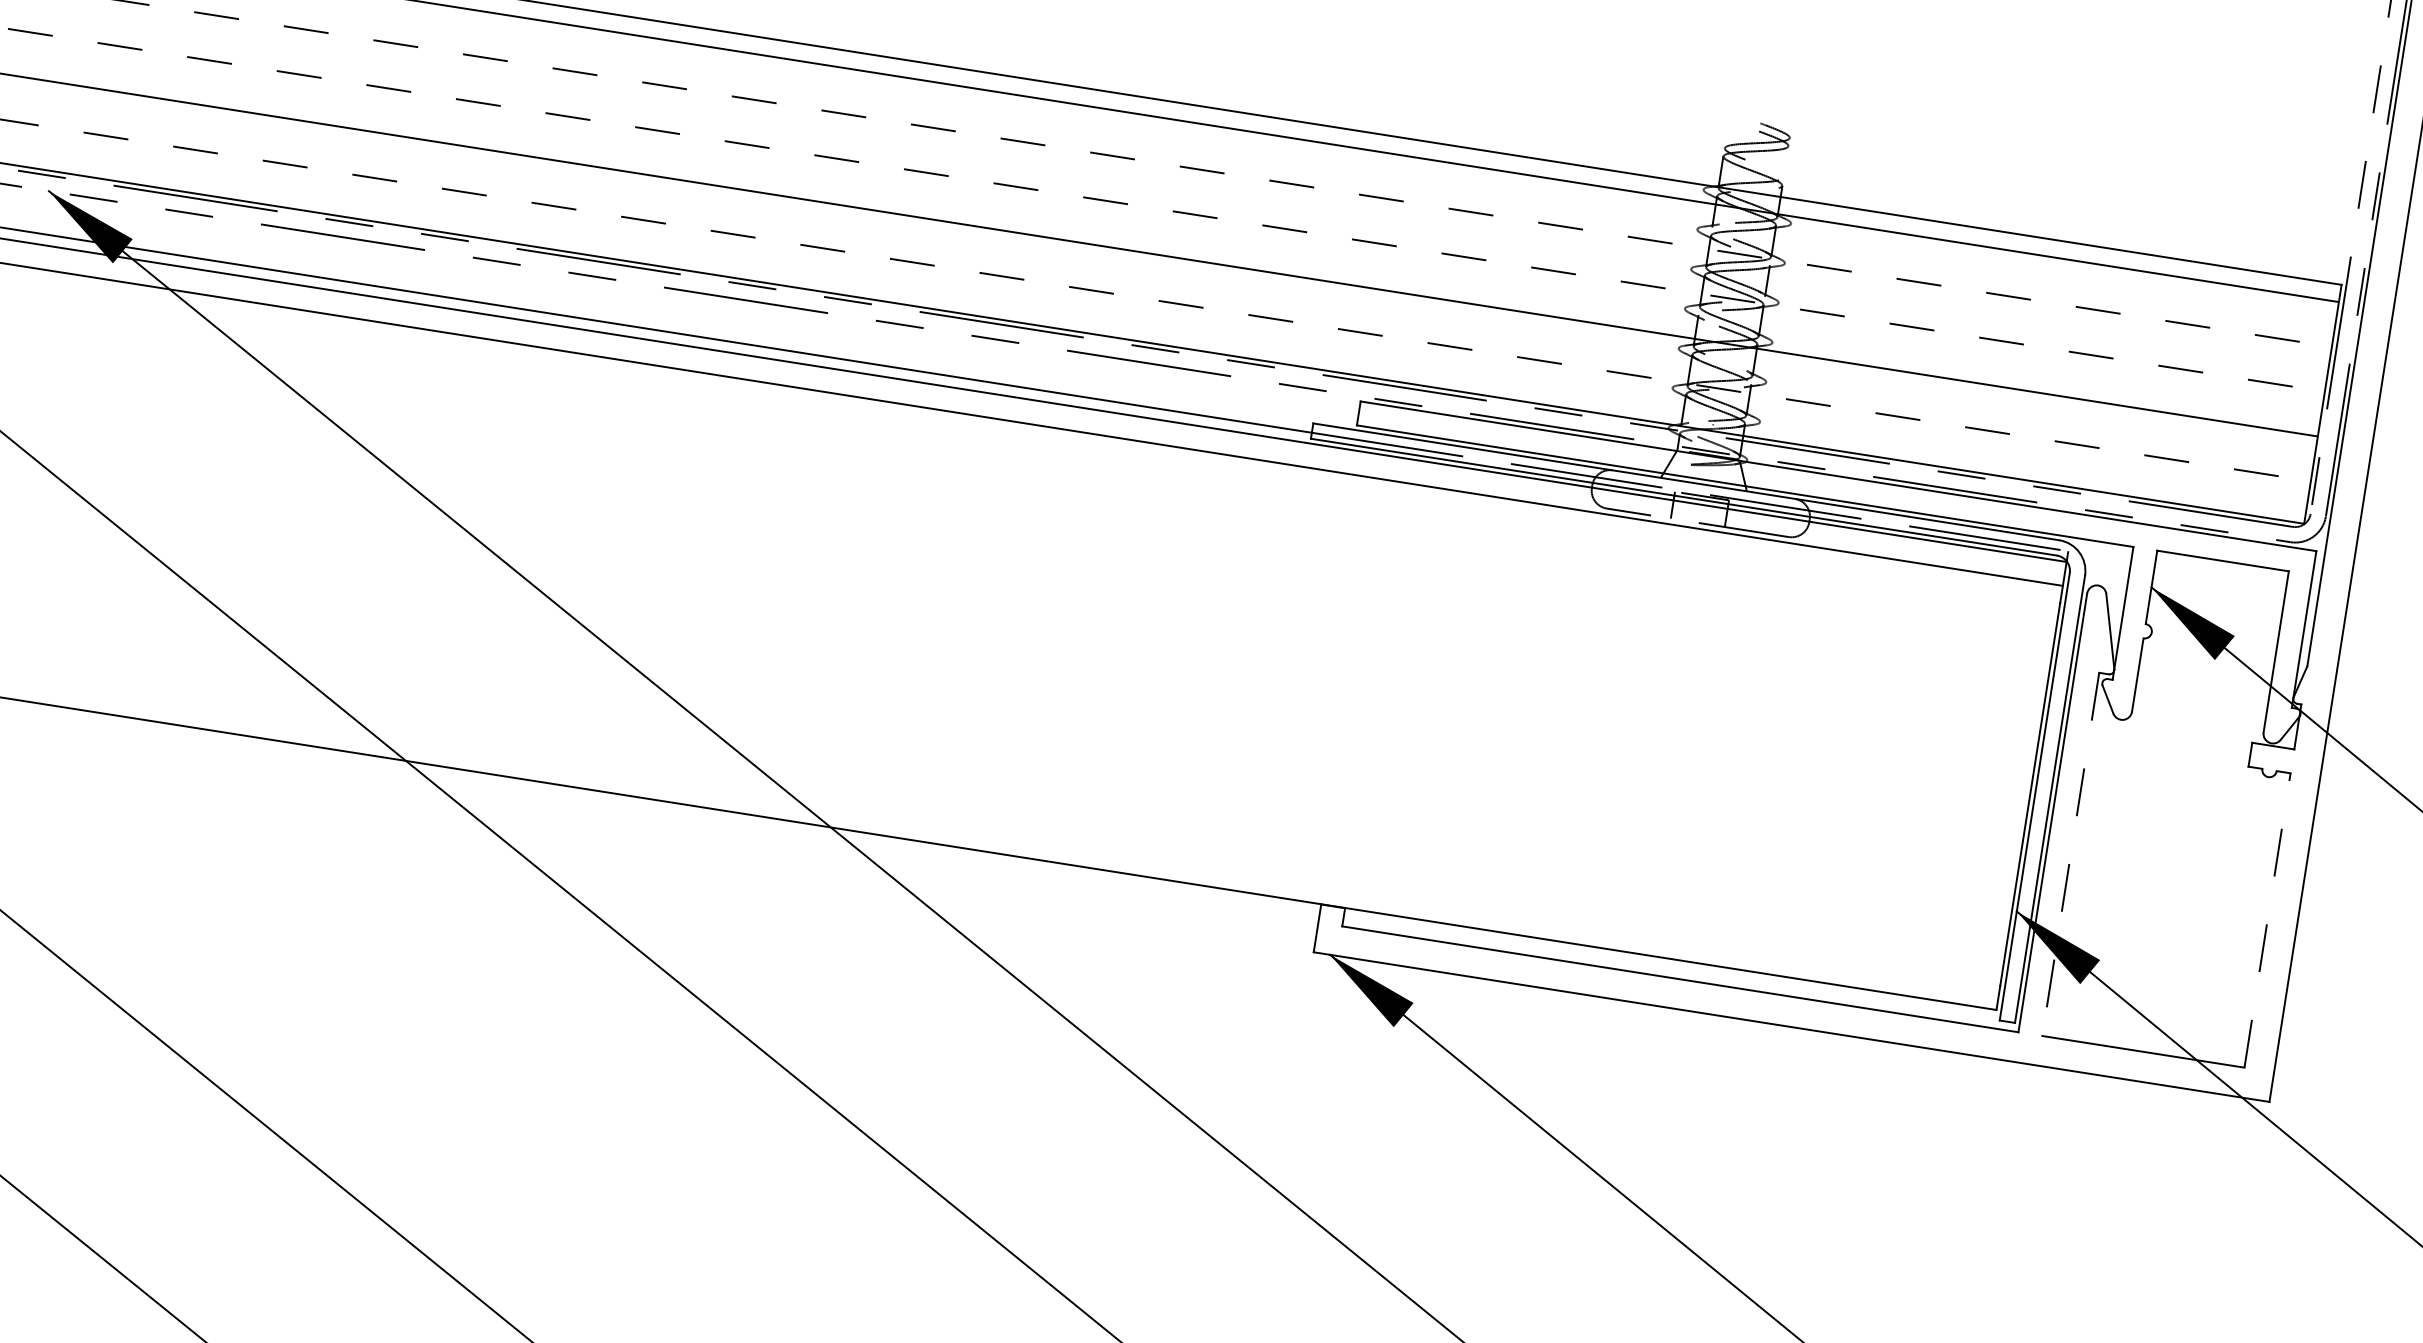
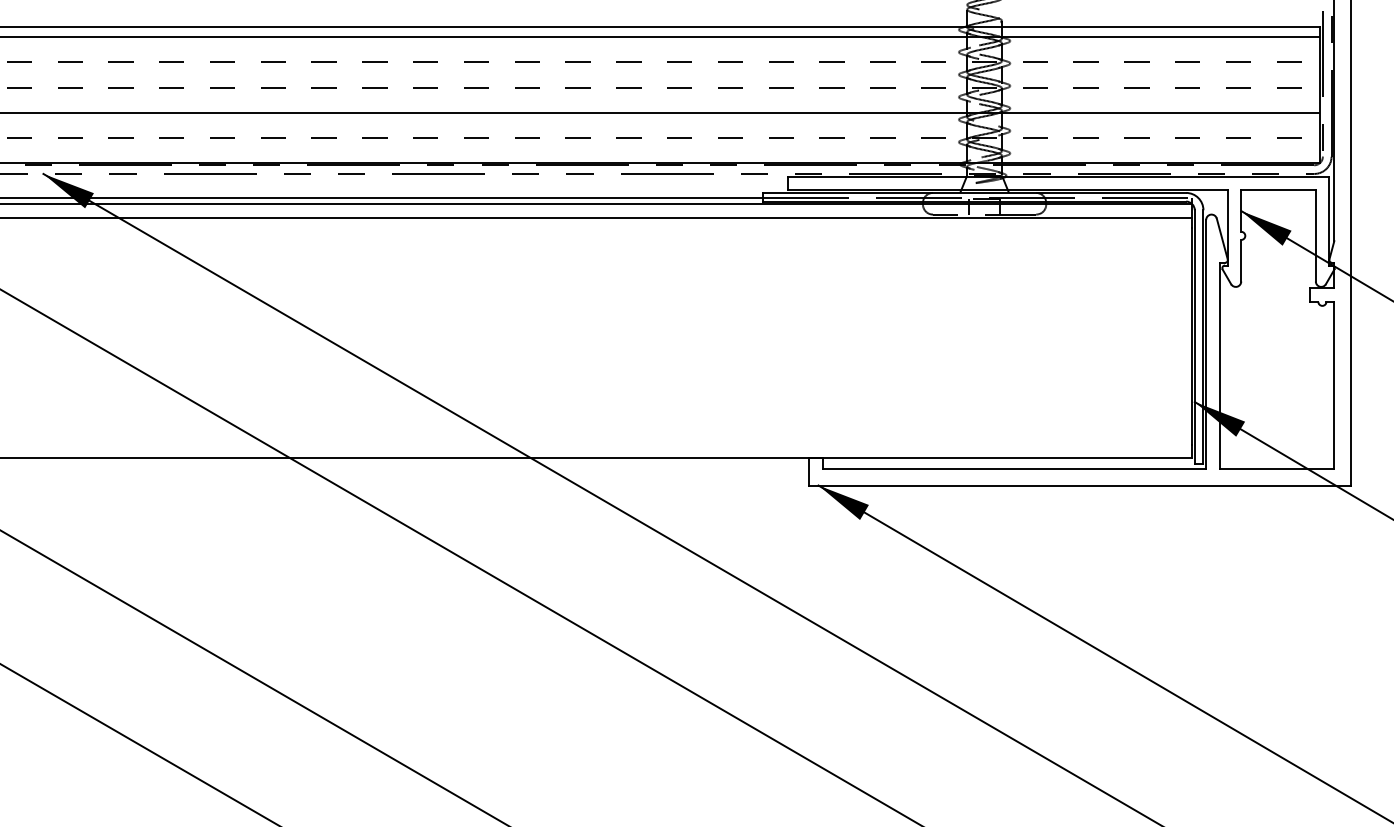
line: (2070, 853) -> (1219, 365), dashed -> solid
line: (2268, 919) -> (1334, 384), dashed -> solid

